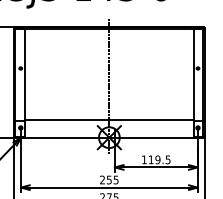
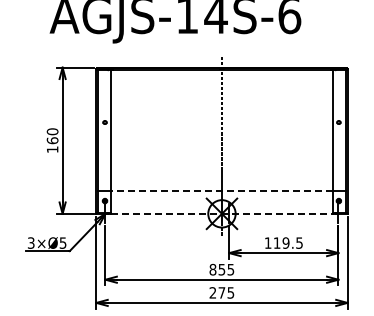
line: (109, 120) -> (221, 191), solid -> dashed
line: (109, 137) -> (222, 213), solid -> dashed
text: (102, 179) -> (212, 269), 255 -> 855

